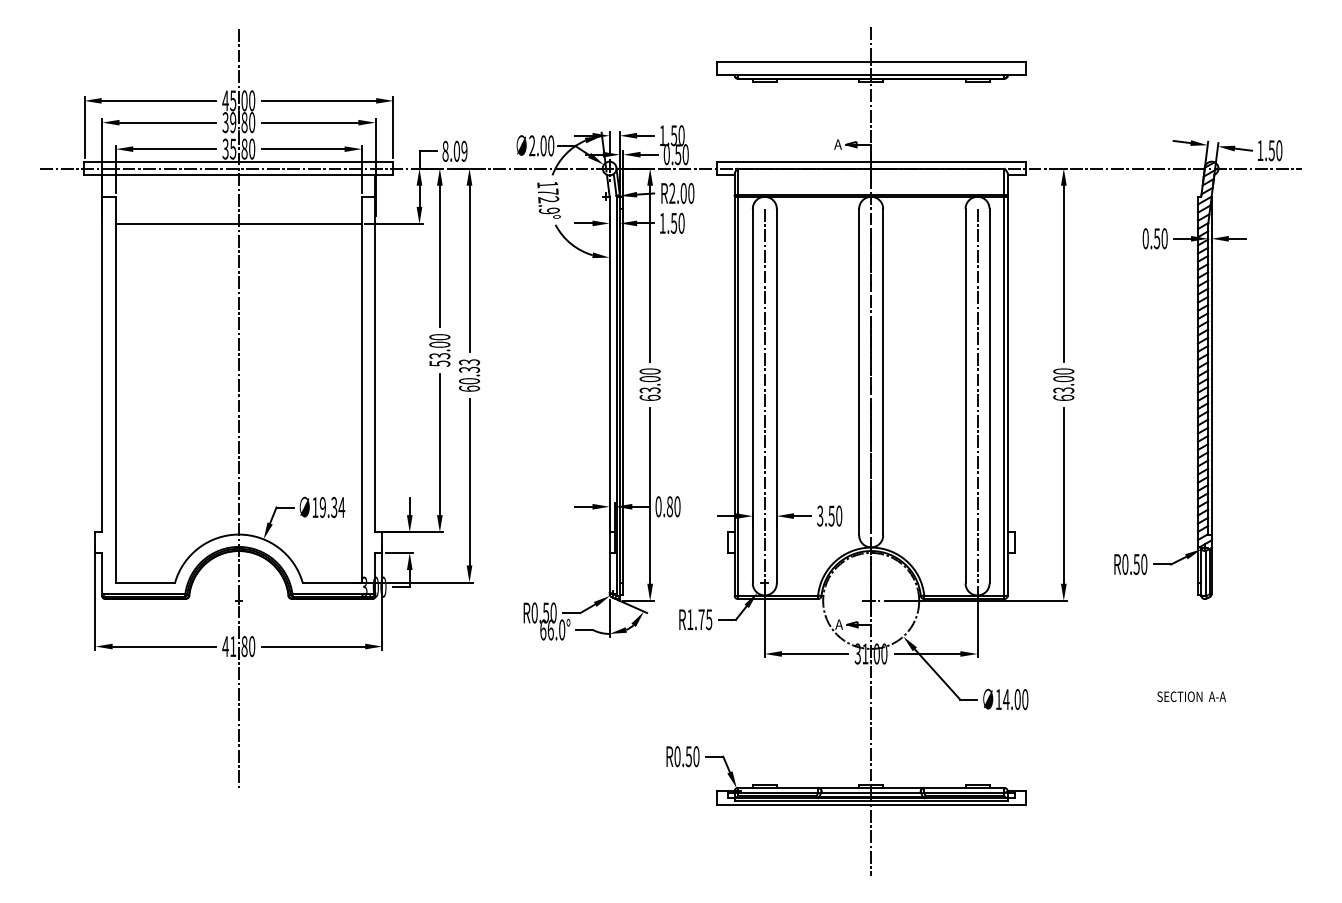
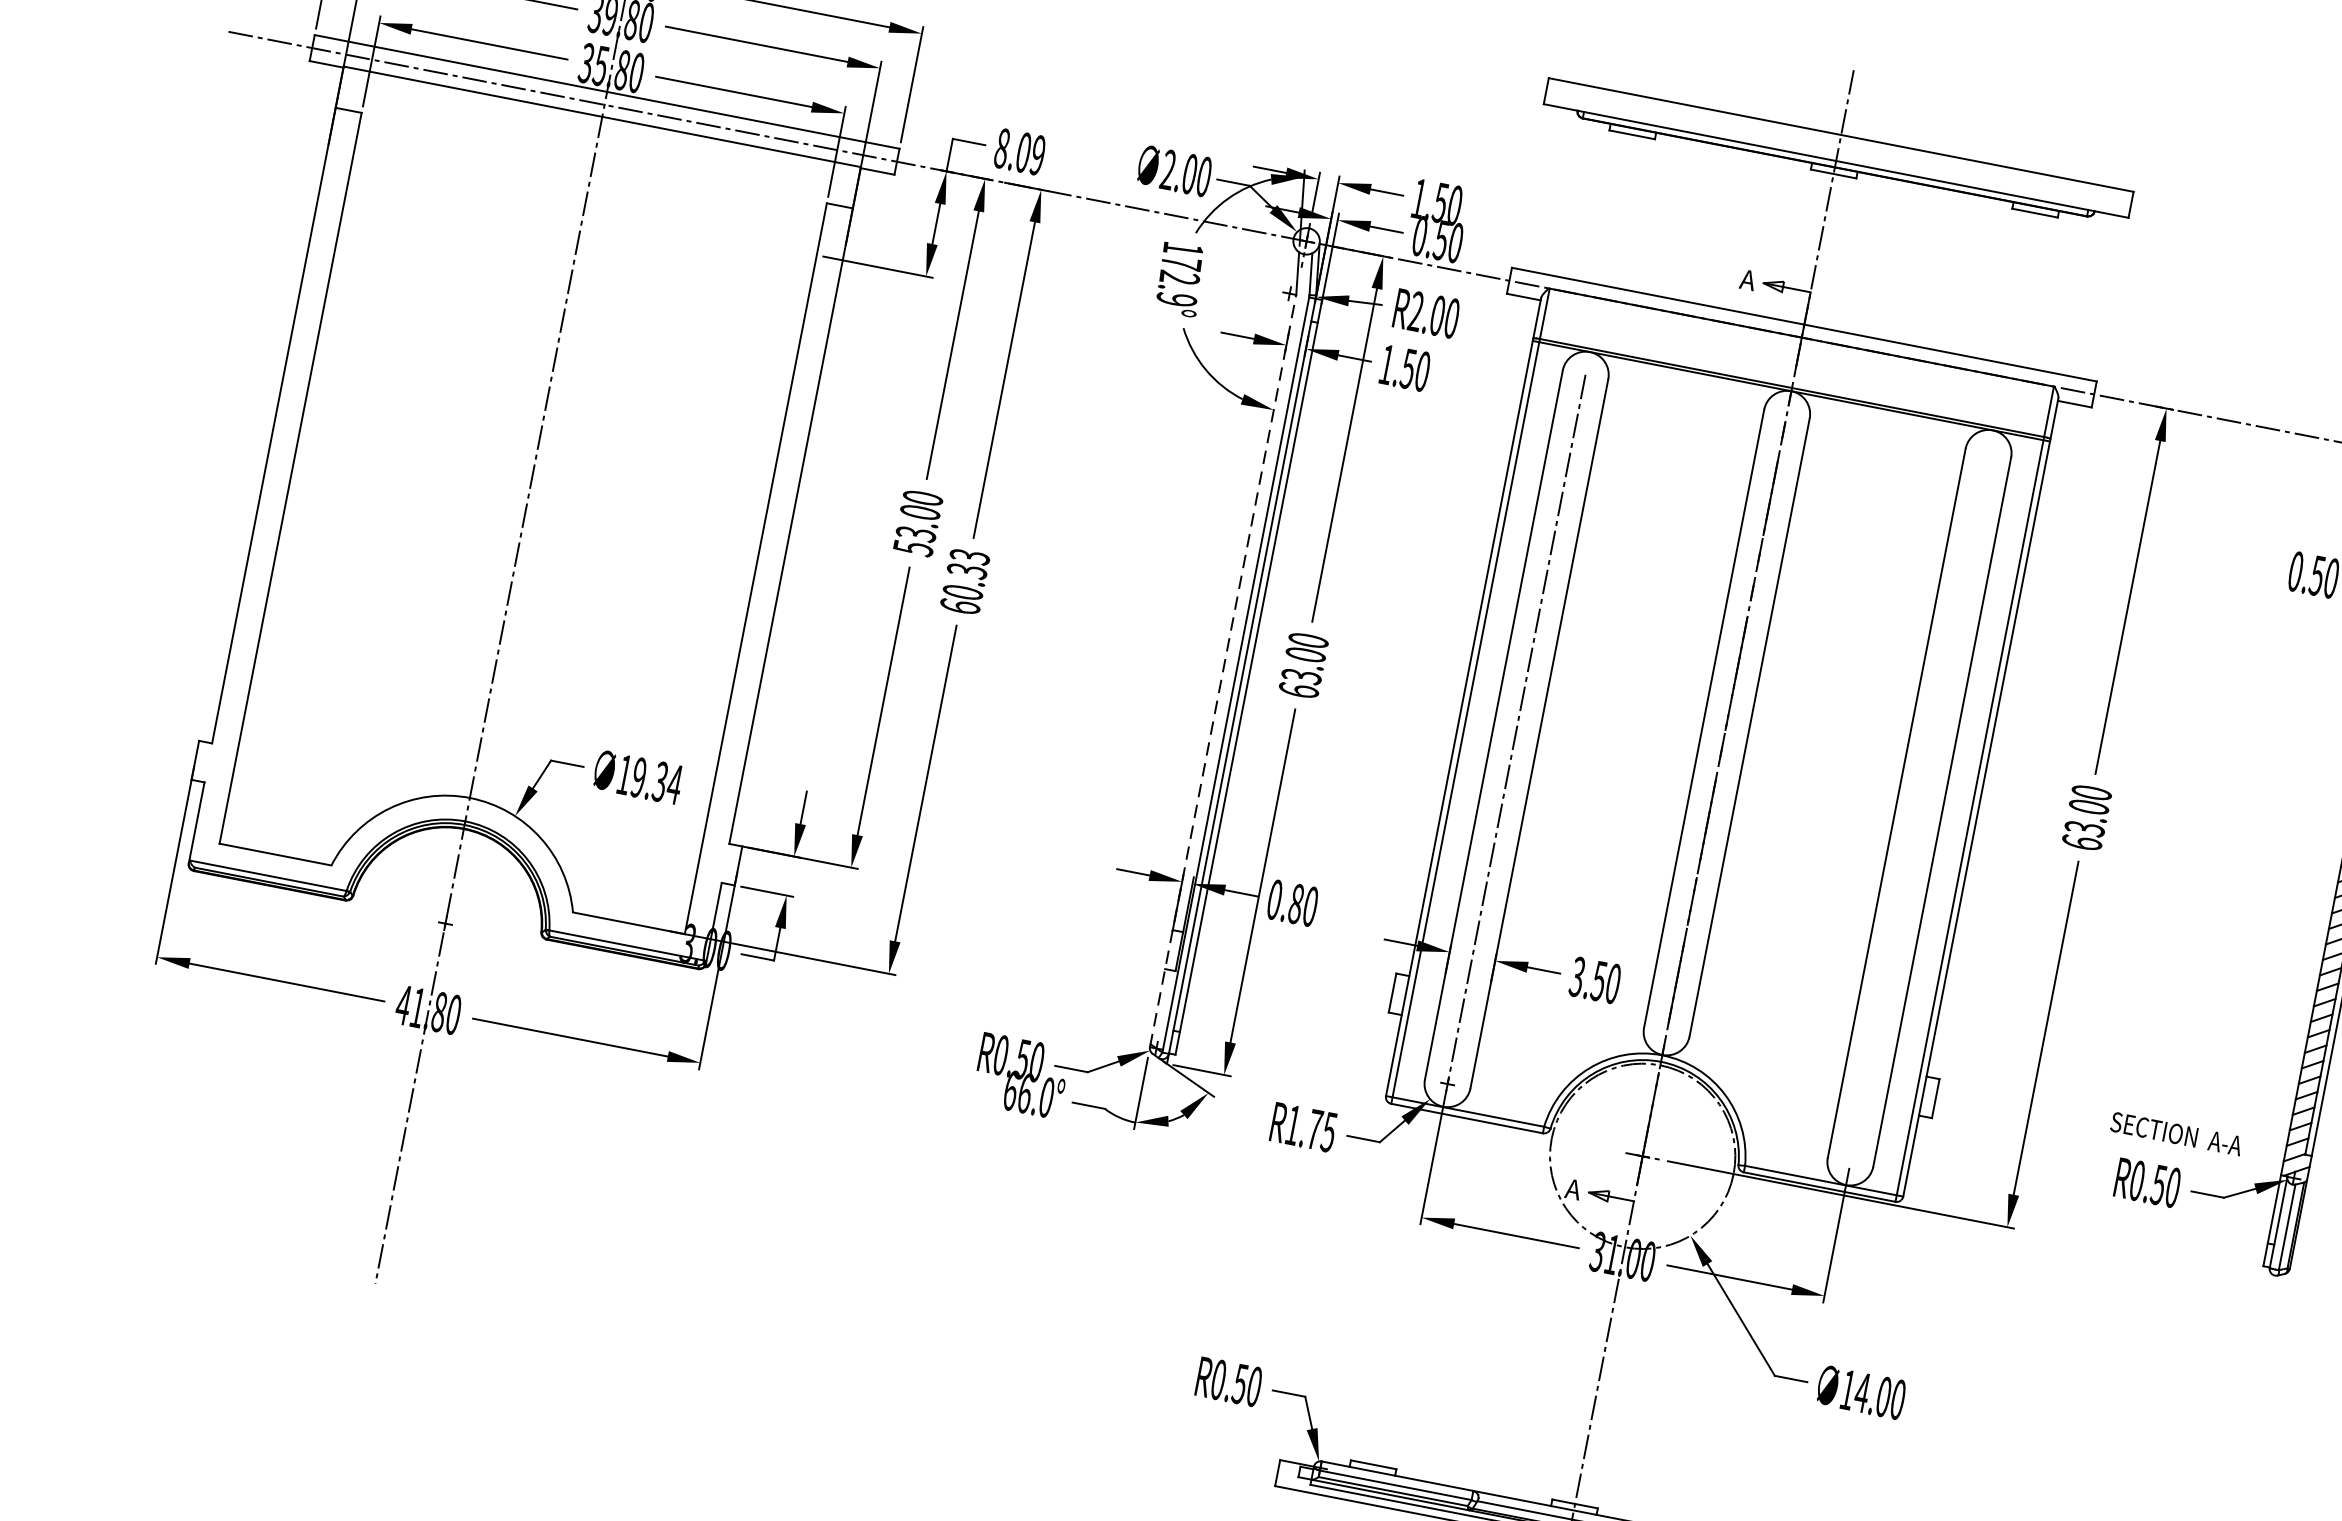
line: (238, 224) -> (583, 210), removed
line: (609, 395) -> (1222, 671), solid -> dashed
line: (977, 395) -> (1919, 806), removed
text: (1191, 696) -> (2176, 1133), moved

